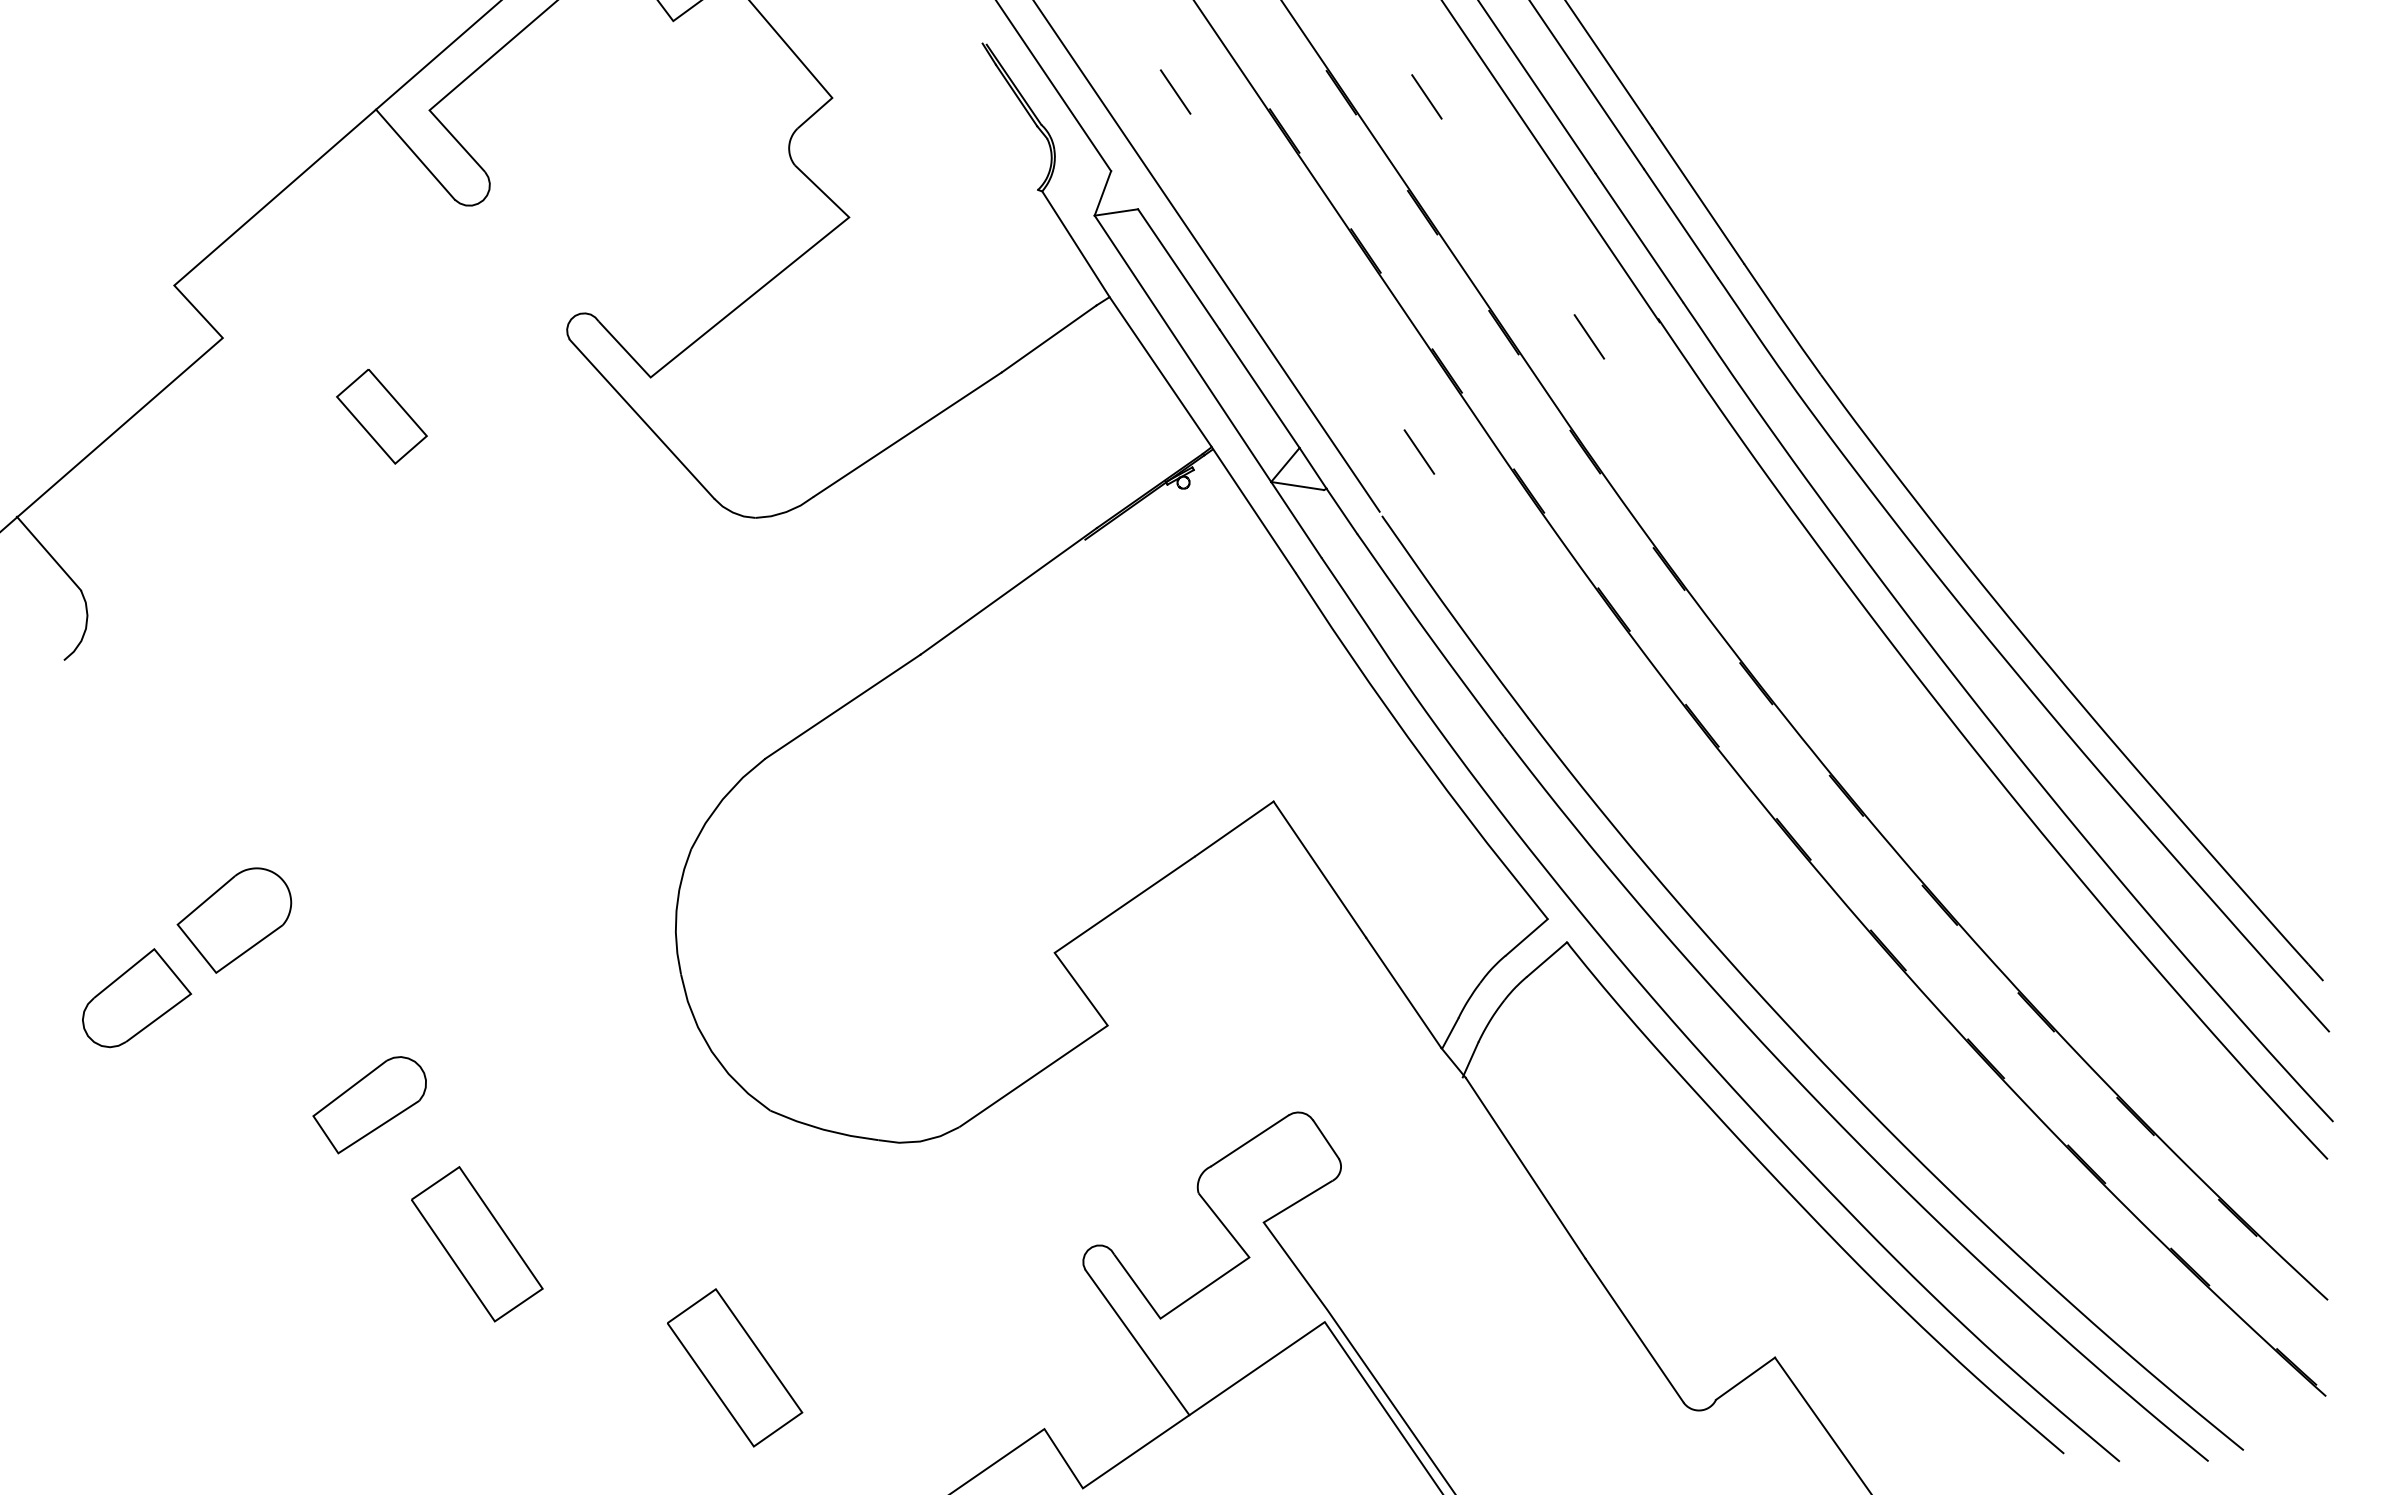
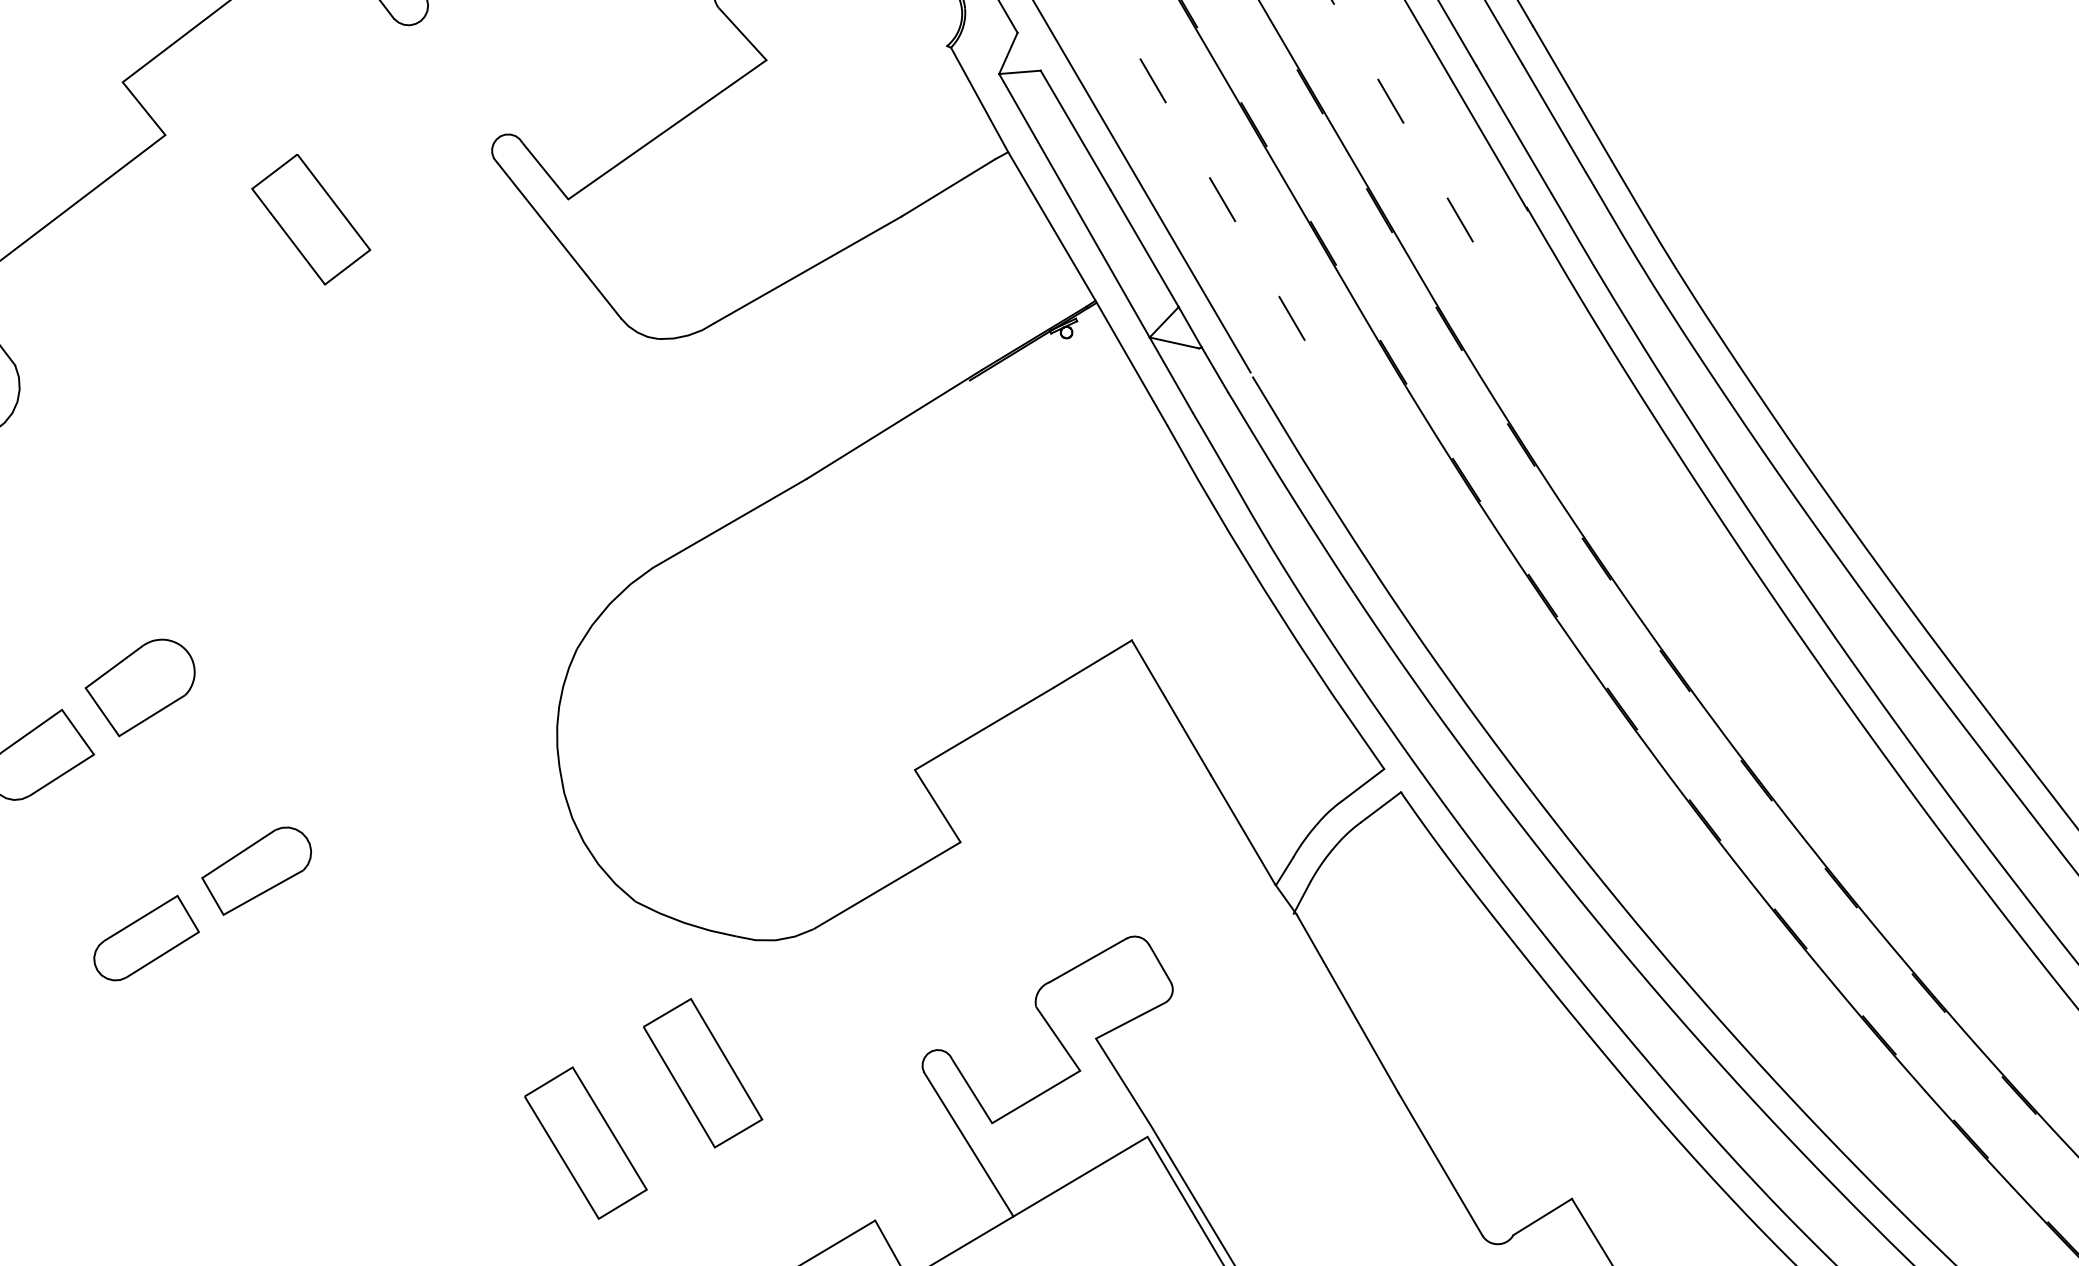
line: (1256, 211) -> (1152, 80), added
line: (1507, 216) -> (1390, 100), added
line: (1337, 331) -> (1221, 199), added
part: (381, 416) -> (310, 219), size x1.43
part: (259, 1182) -> (146, 937), added
part: (477, 1244) -> (703, 1073), moved

